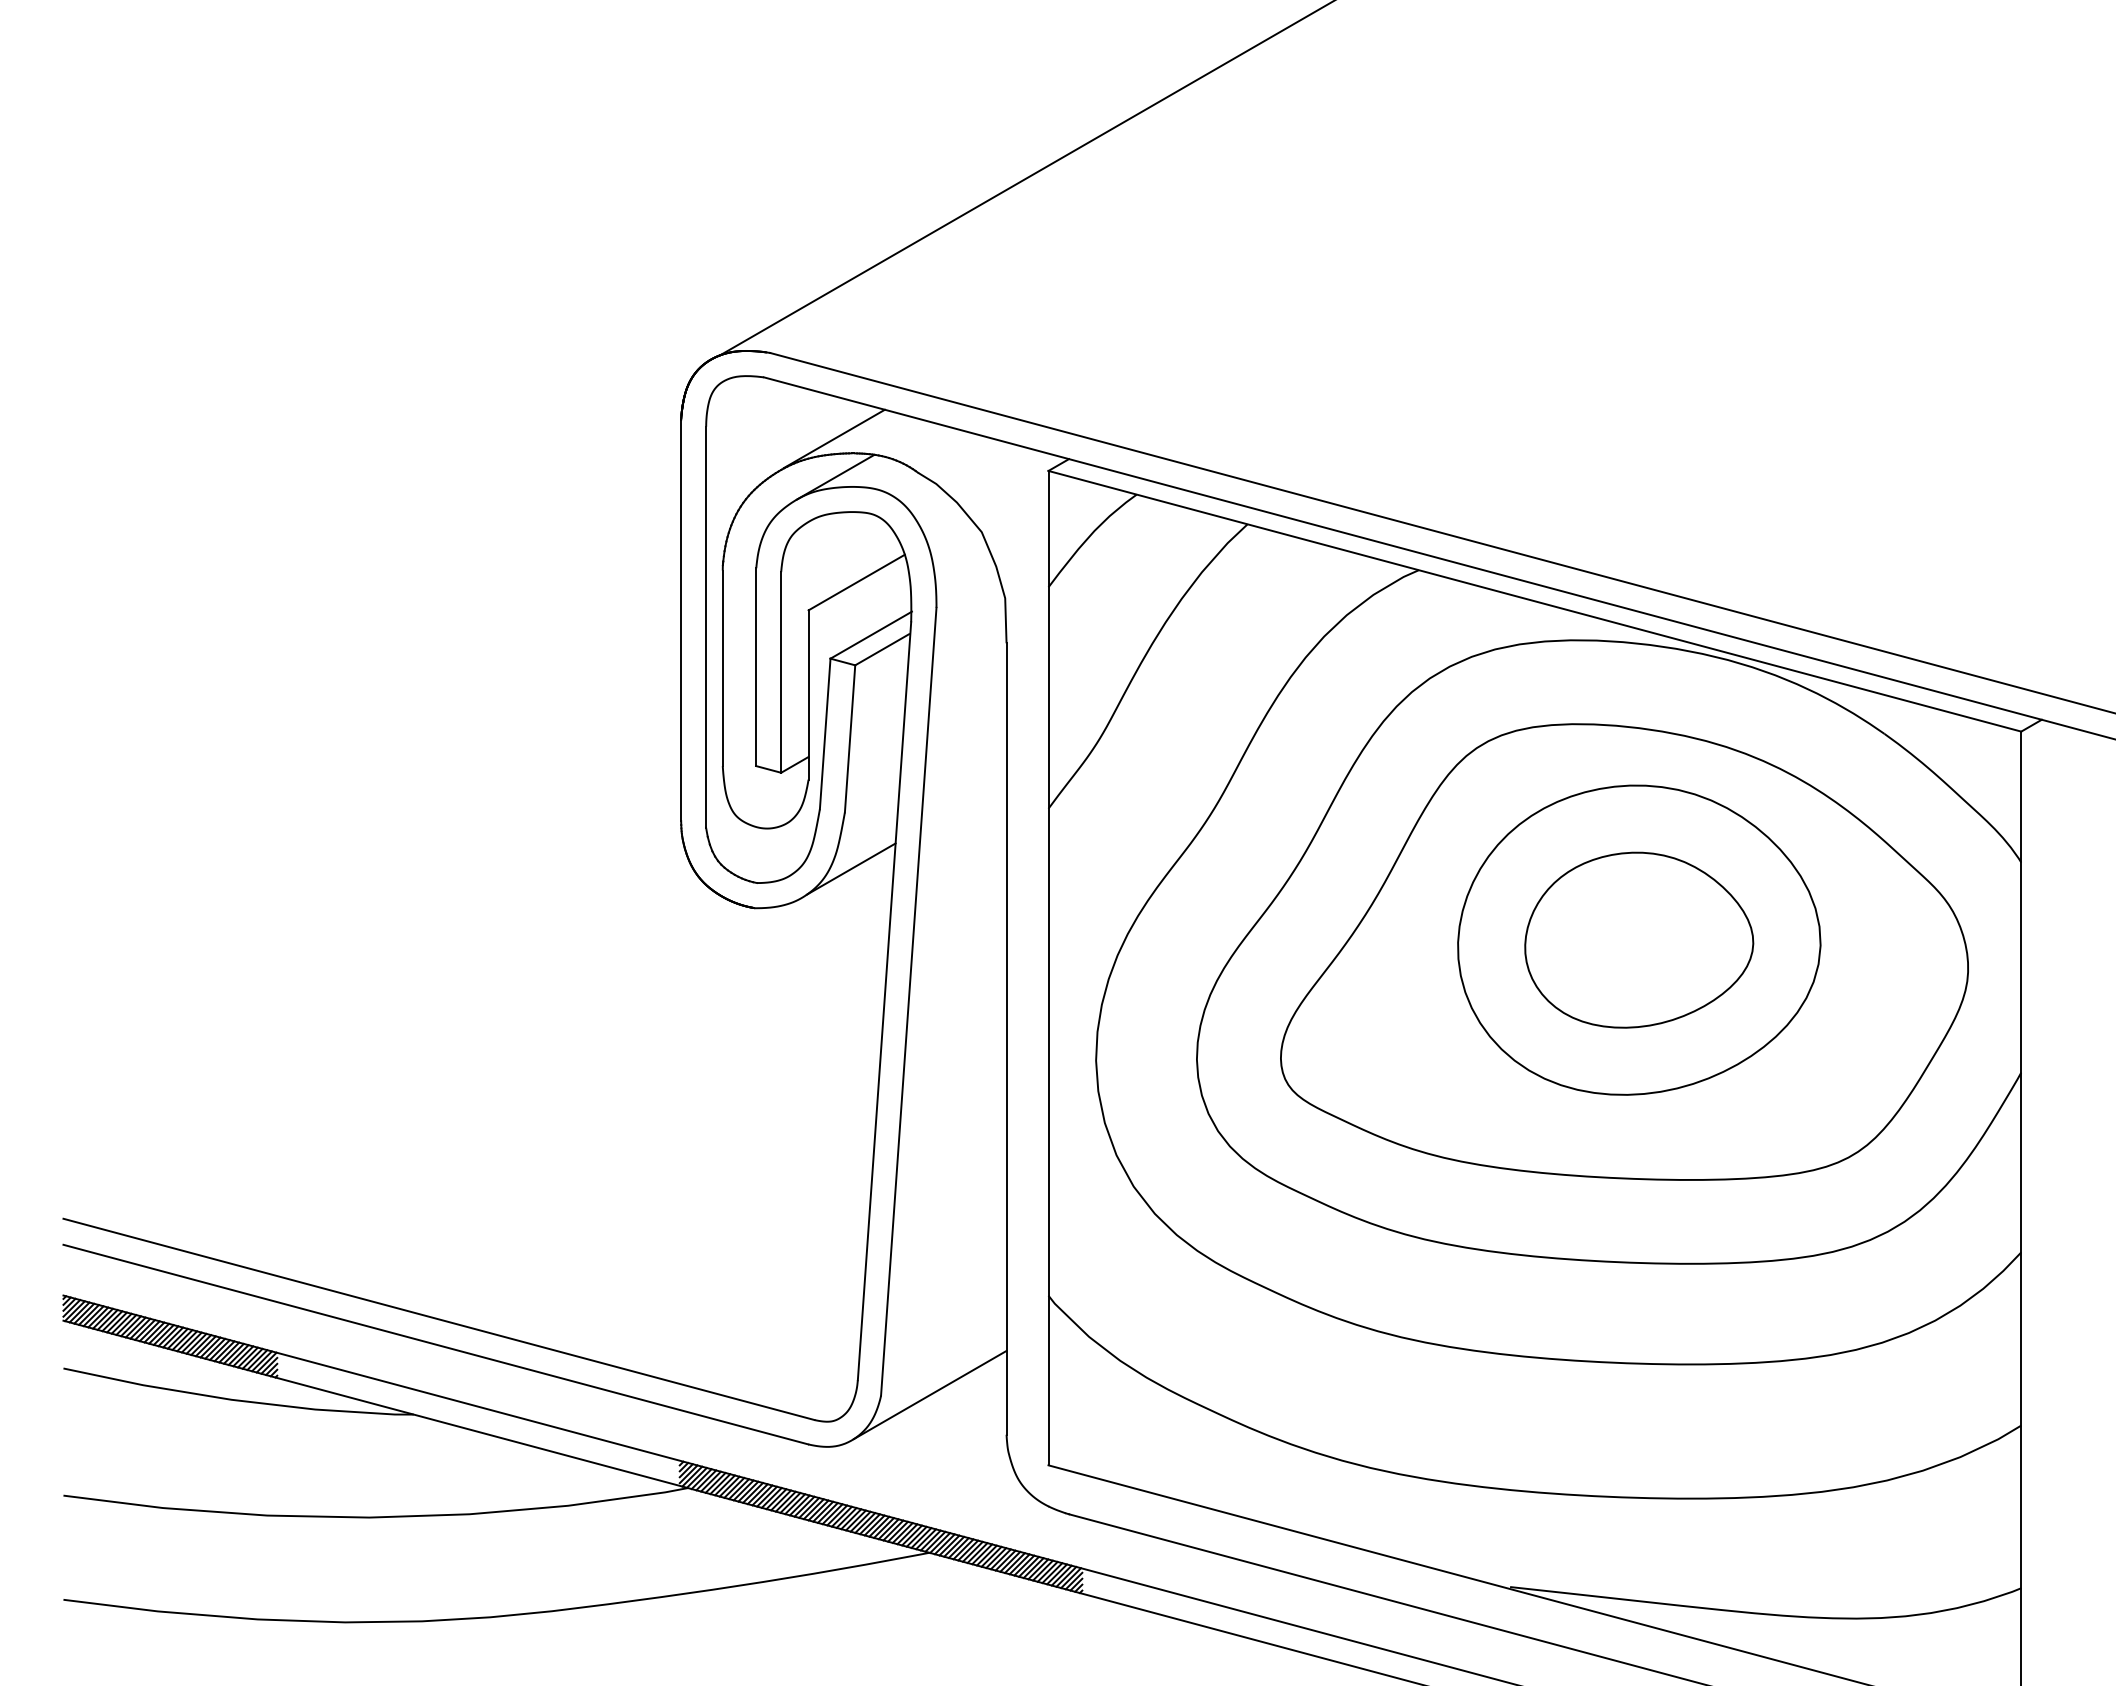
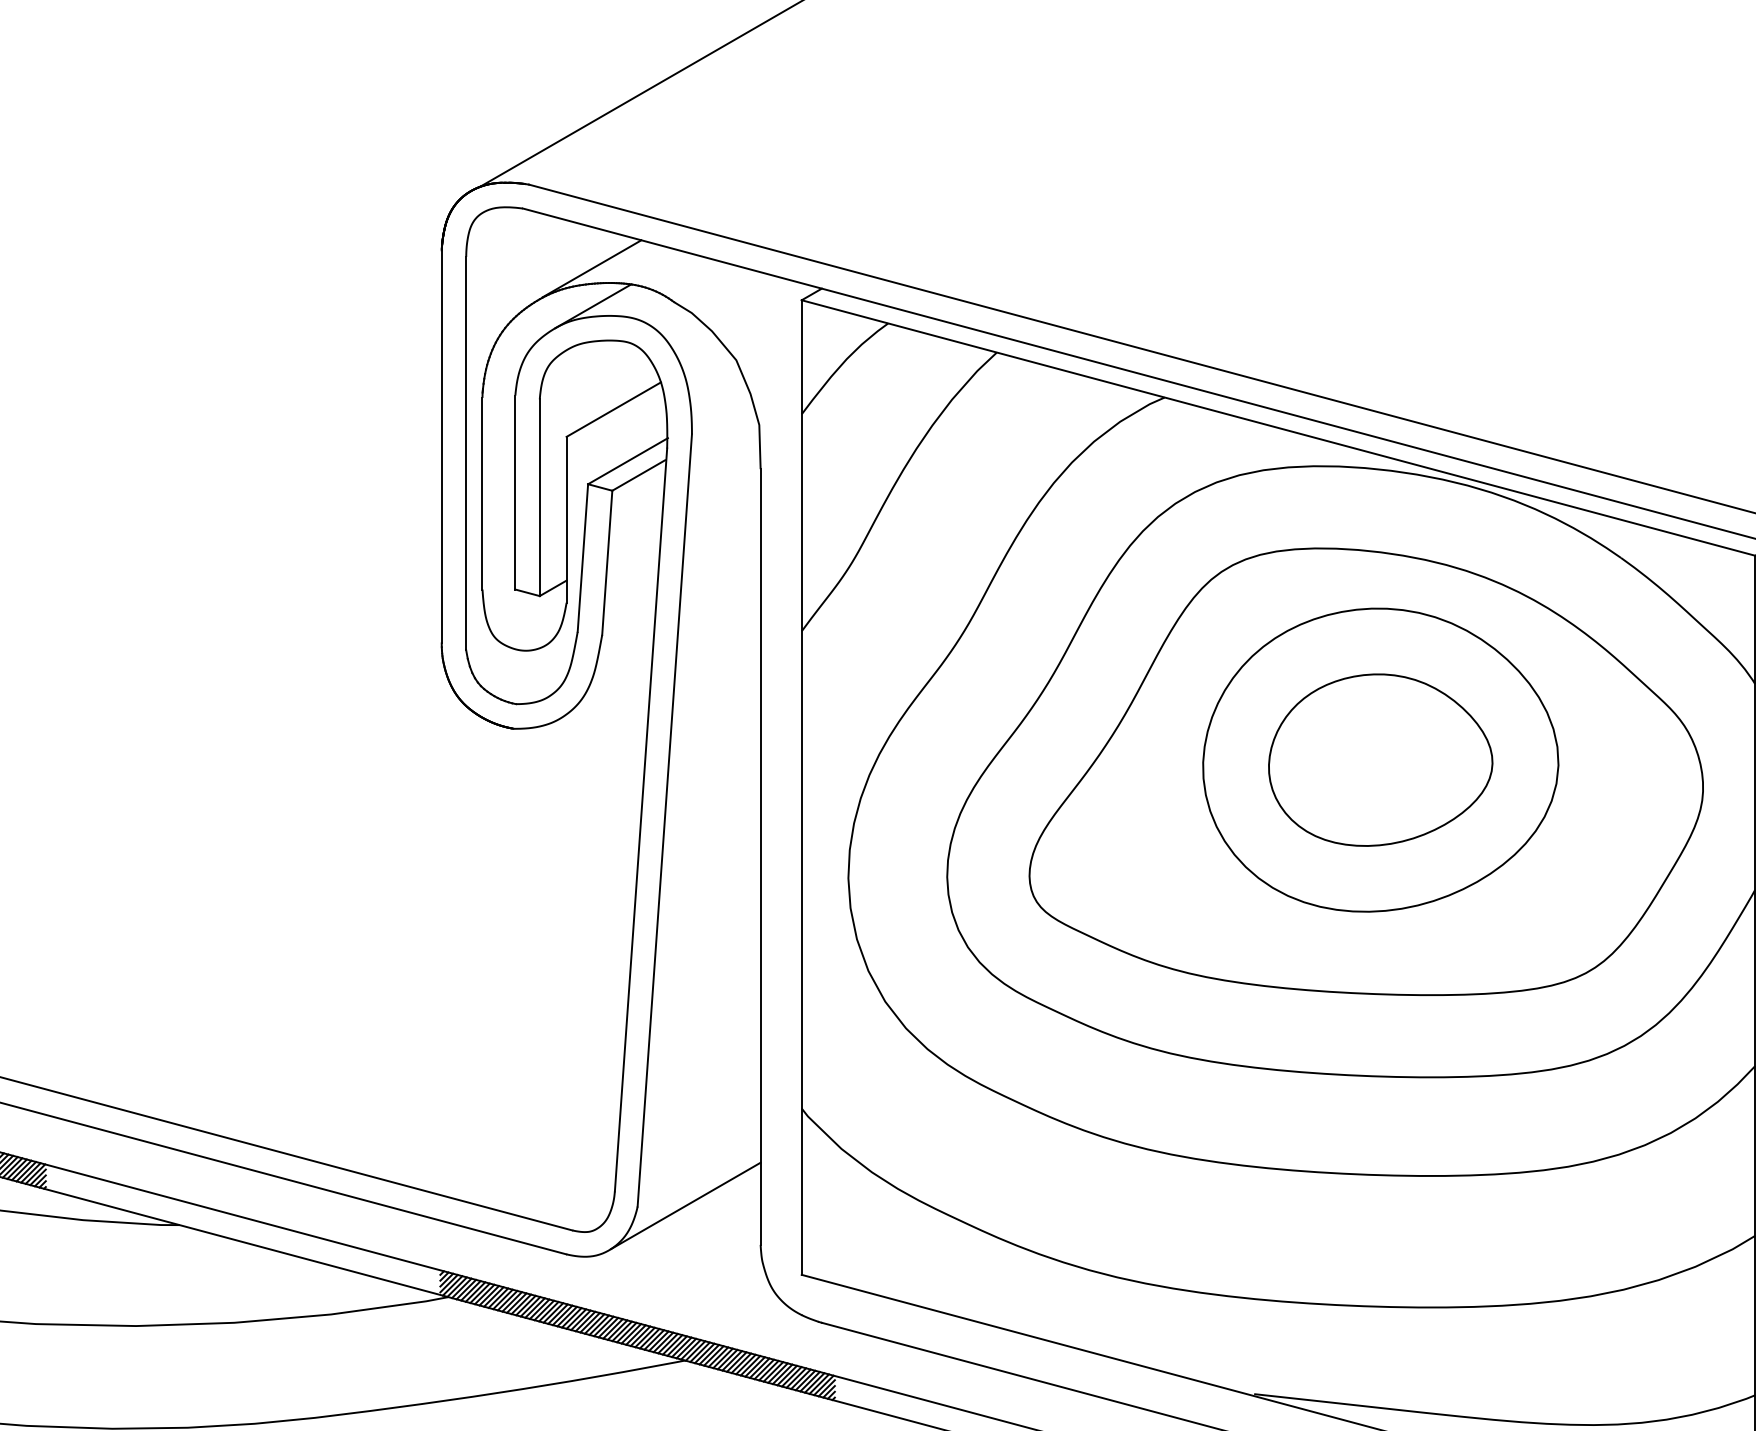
line: (850, 868) -> (607, 689), removed

